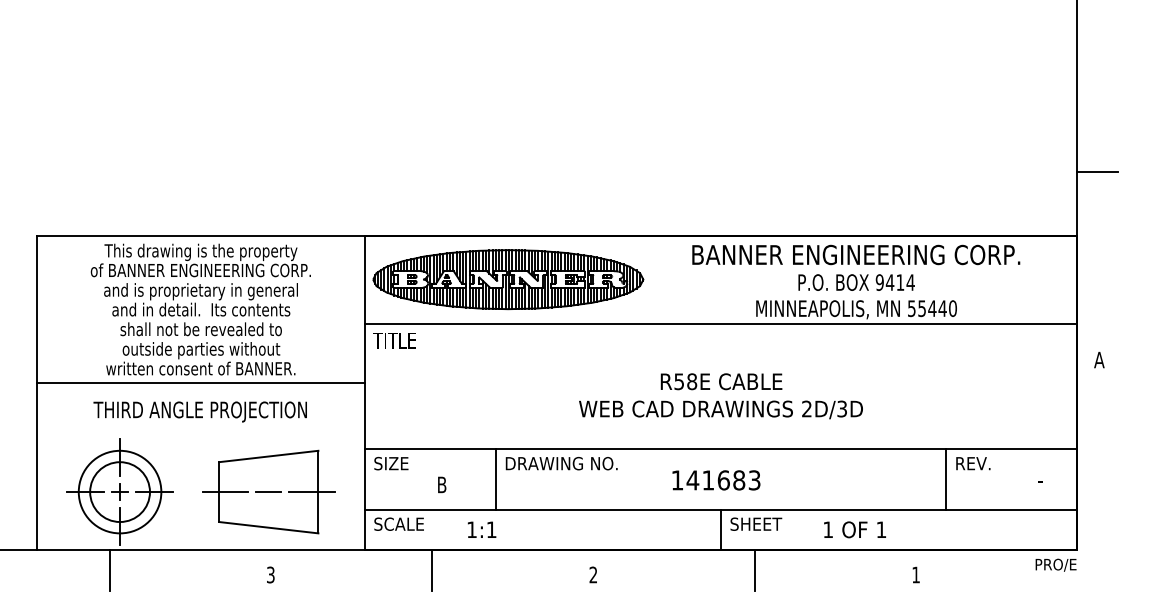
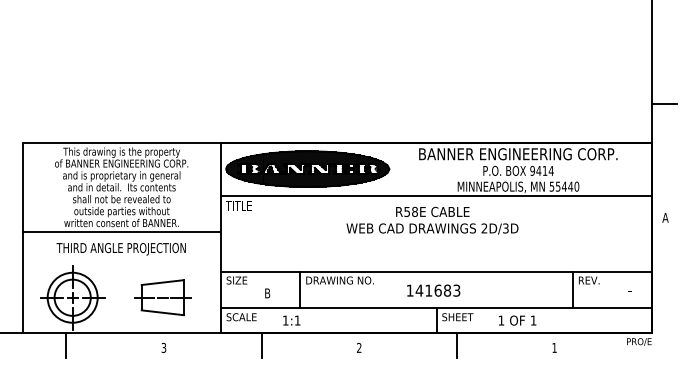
text: (721, 395) -> (432, 220), moved
part: (268, 491) -> (162, 297), size x0.7

